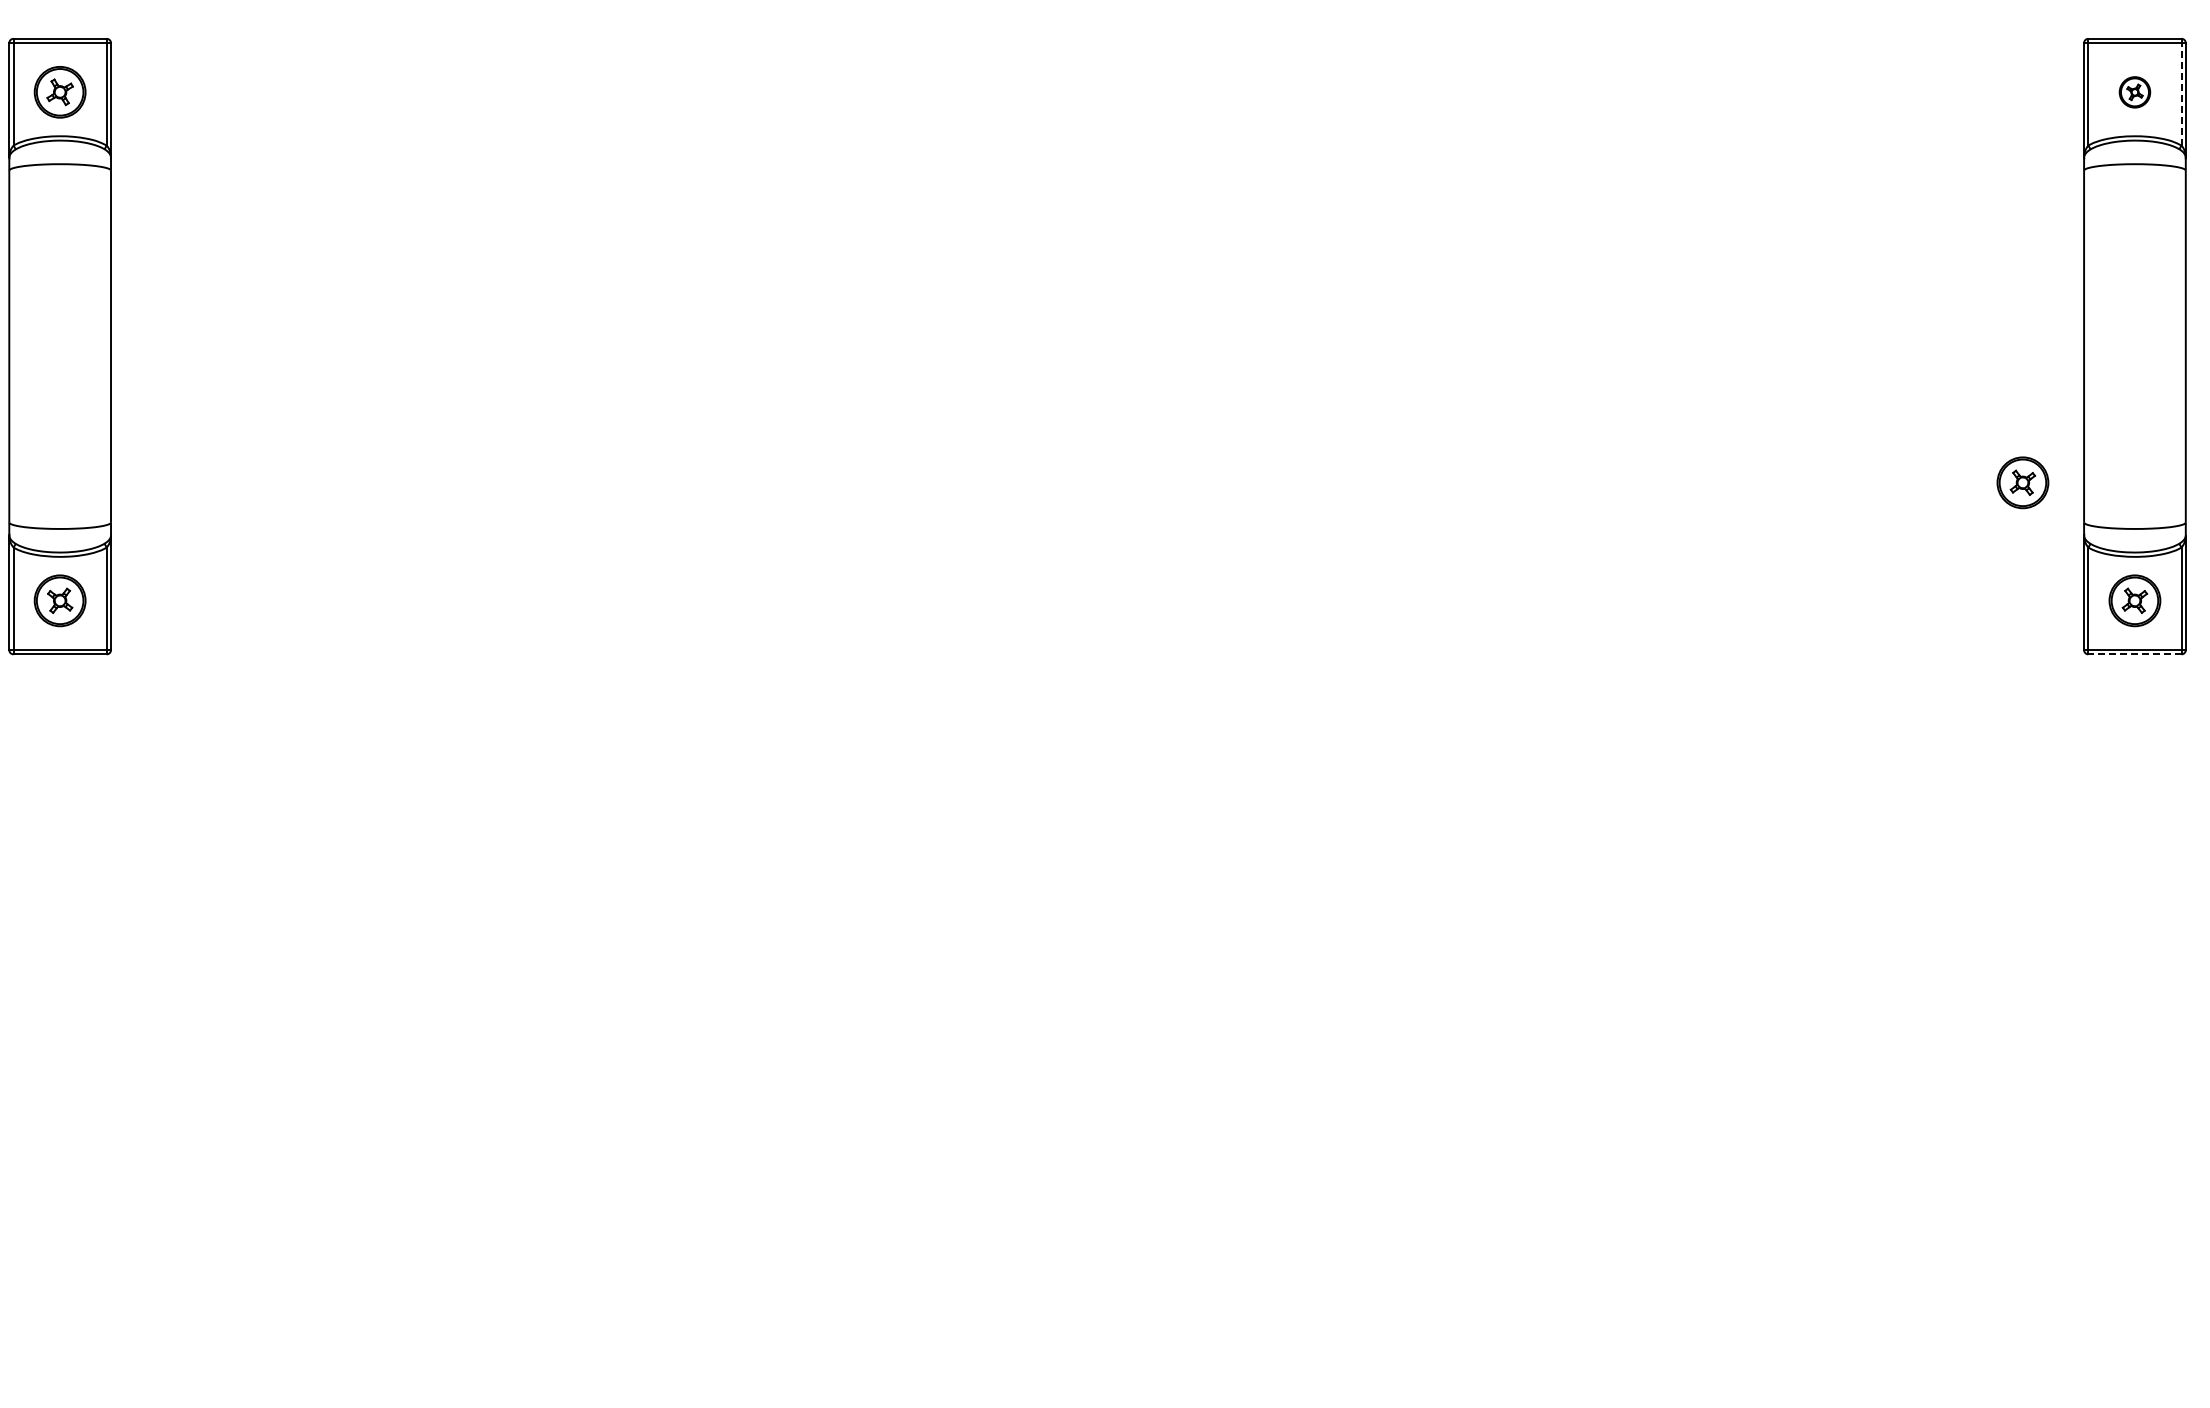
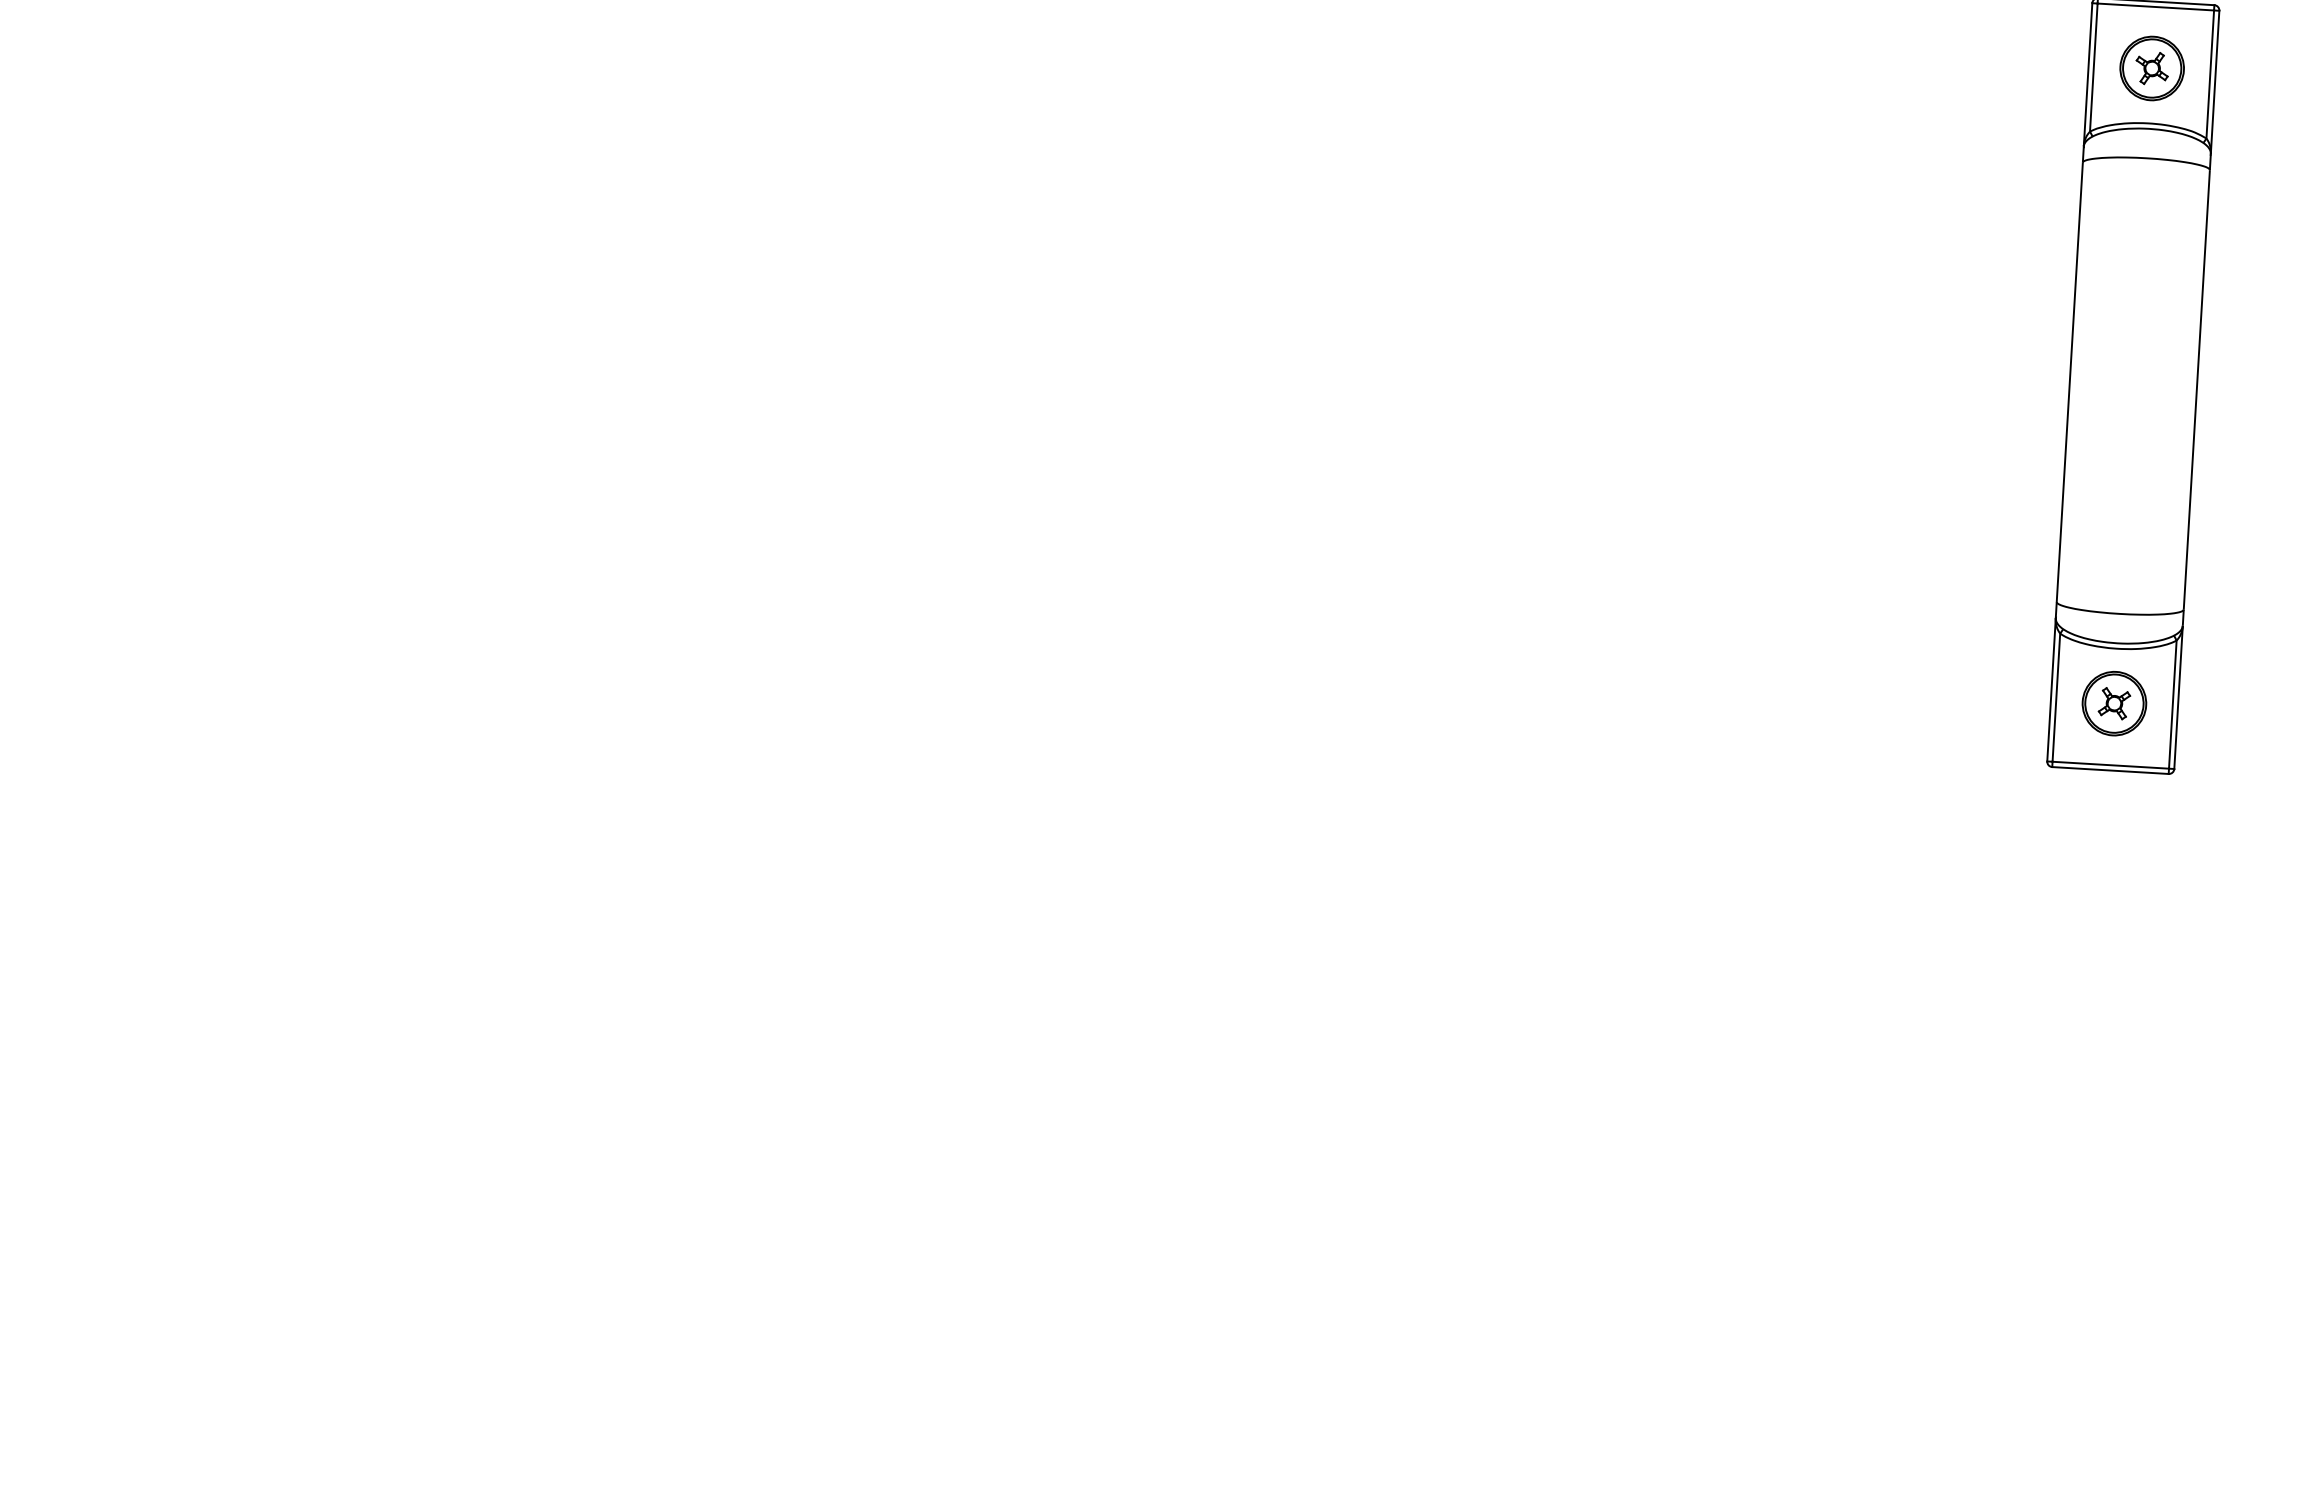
part: (2134, 92) -> (2151, 68), size x1.67
line: (2181, 93) -> (2210, 73), dashed -> solid
part: (2022, 482) -> (1982, 547), removed
line: (2134, 654) -> (2109, 770), dashed -> solid

